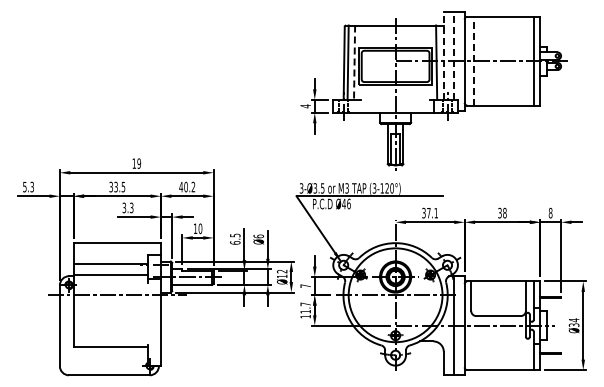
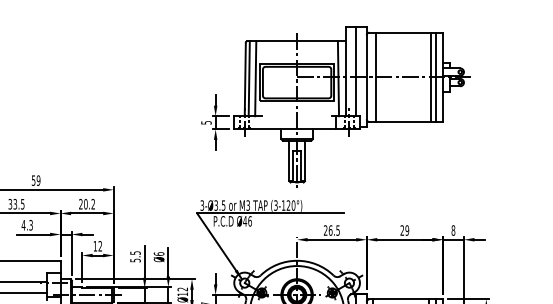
line: (443, 55) -> (345, 71), dashed -> solid
line: (454, 55) -> (356, 71), dashed -> solid
line: (473, 60) -> (375, 76), dashed -> solid
line: (528, 60) -> (431, 76), added
line: (354, 63) -> (255, 79), dashed -> solid
text: (305, 106) -> (206, 123), 4 -> 5
text: (133, 163) -> (32, 180), 19 -> 59
text: (181, 186) -> (81, 203), 40.2 -> 20.2
text: (124, 207) -> (23, 224), 3.3 -> 4.3
text: (429, 212) -> (331, 229), 37.1 -> 26.5
text: (502, 213) -> (404, 230), 38 -> 29
text: (200, 228) -> (100, 246), 10 -> 12
text: (235, 242) -> (135, 260), 6.5 -> 5.5

